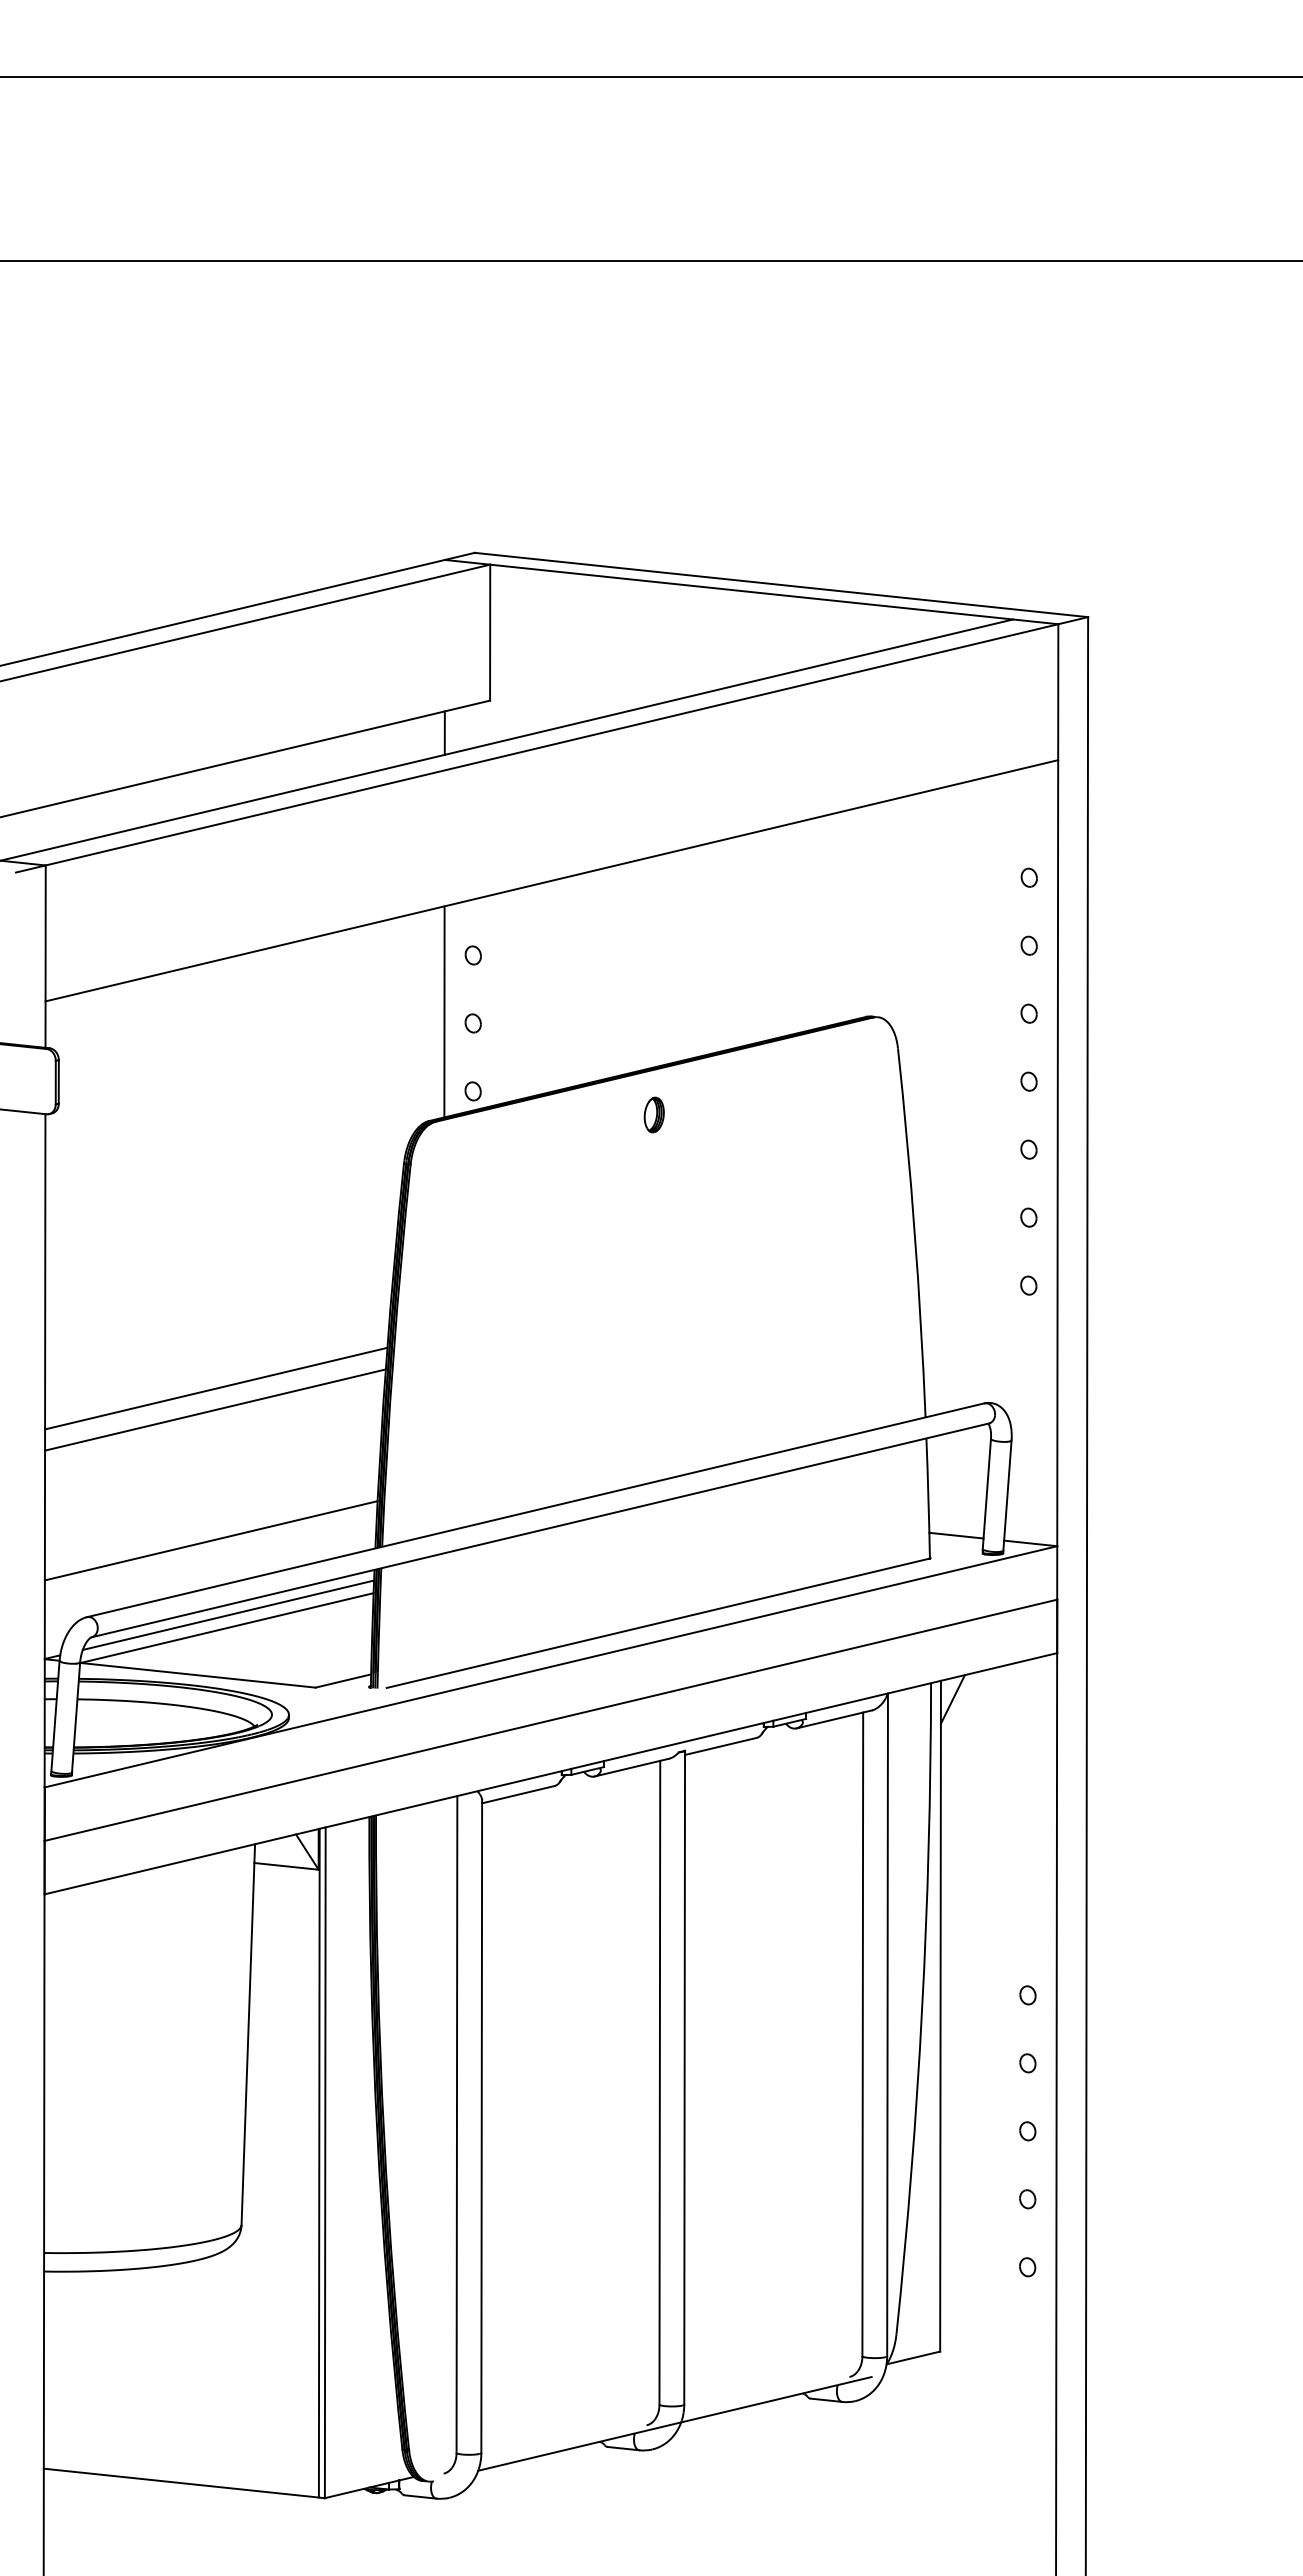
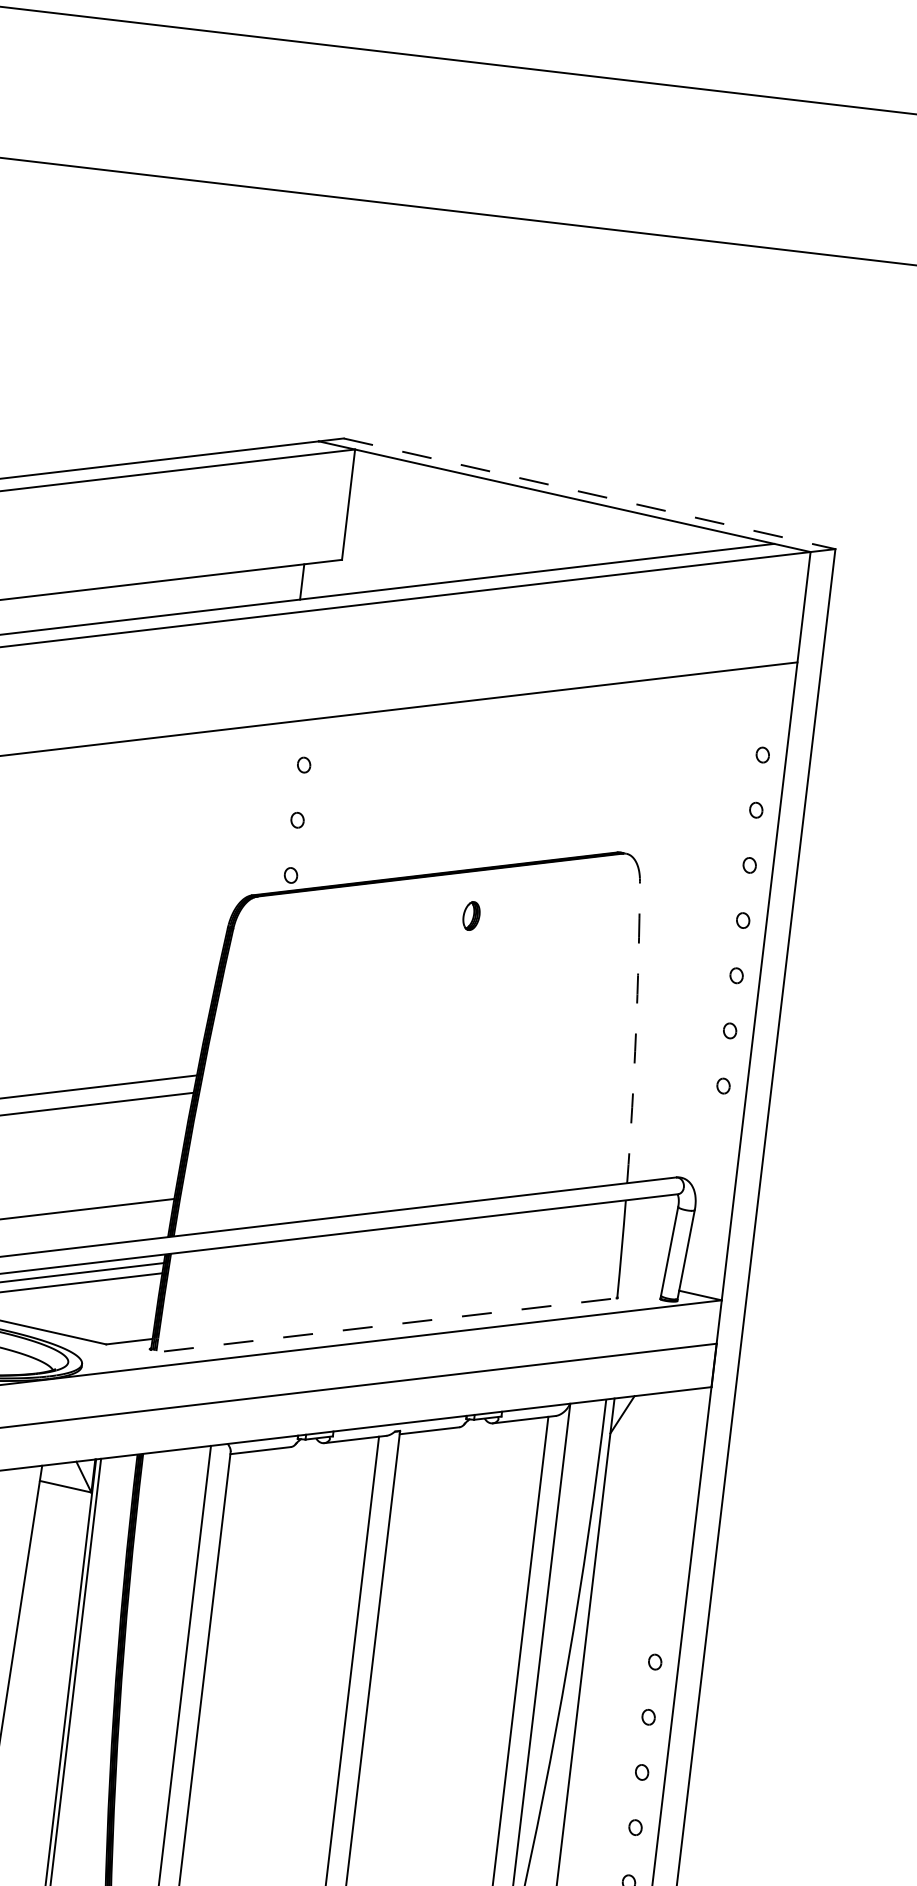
line: (781, 585) -> (589, 494), solid -> dashed
line: (444, 1011) -> (275, 807), removed
part: (653, 1114) -> (470, 915), moved
arc: (914, 1232) -> (635, 1032), solid -> dashed
line: (956, 1535) -> (641, 1282), removed
line: (657, 1623) -> (389, 1324), solid -> dashed

